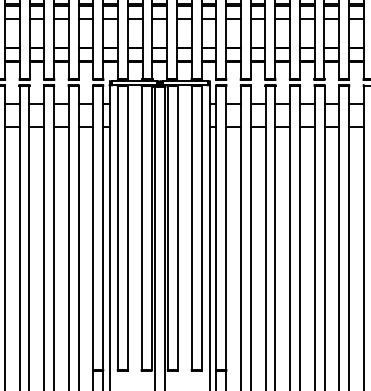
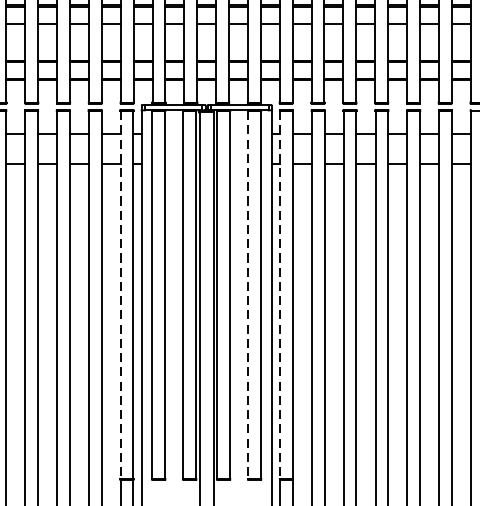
line: (93, 228) -> (120, 295), solid -> dashed
line: (191, 228) -> (247, 295), solid -> dashed
line: (216, 228) -> (280, 295), solid -> dashed

